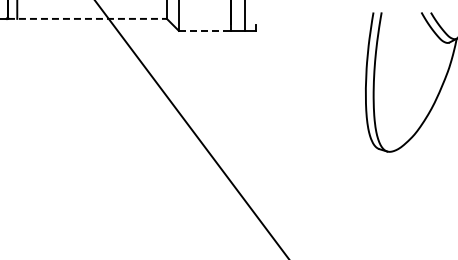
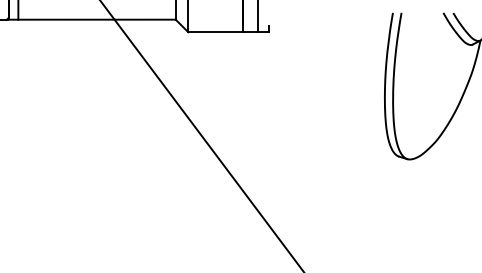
line: (87, 18) -> (92, 19), dashed -> solid
line: (204, 30) -> (215, 31), dashed -> solid

